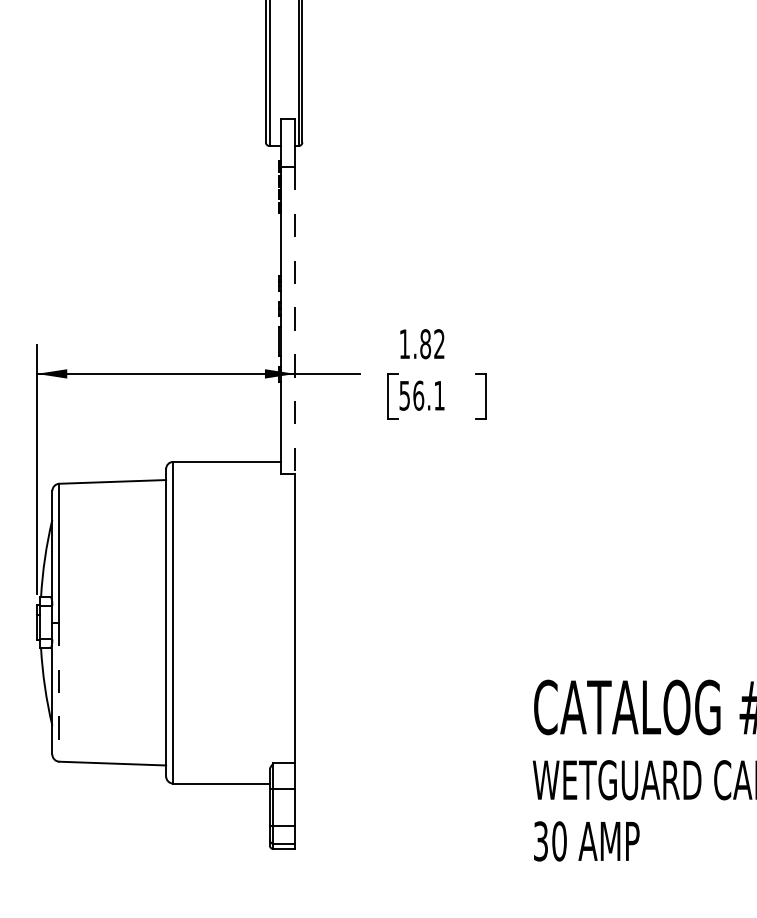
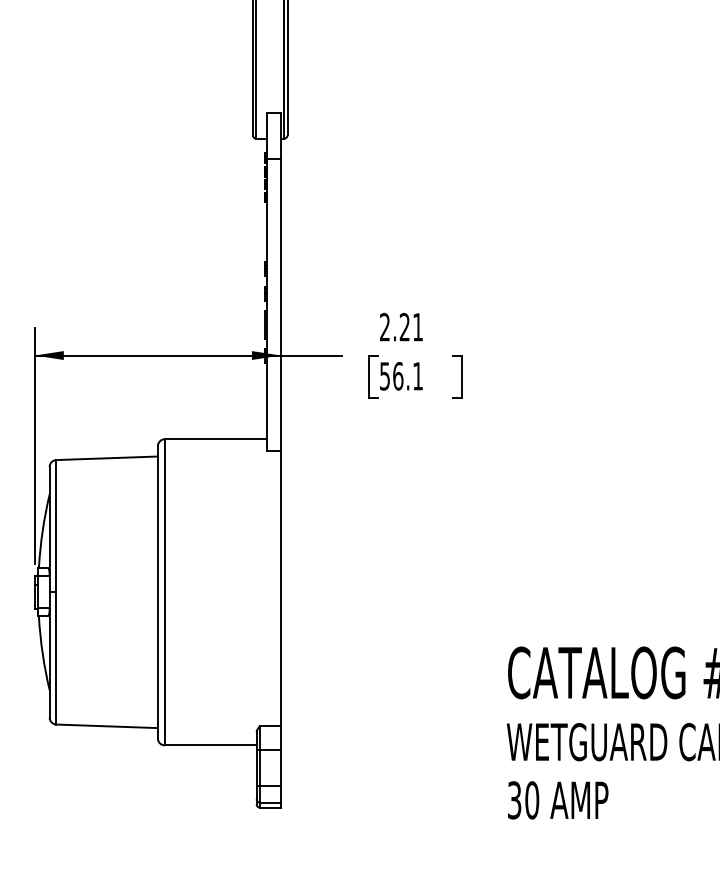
line: (295, 320) -> (281, 304), dashed -> solid
text: (421, 344) -> (400, 327), 1.82 -> 2.21
line: (59, 692) -> (56, 658), dashed -> solid

